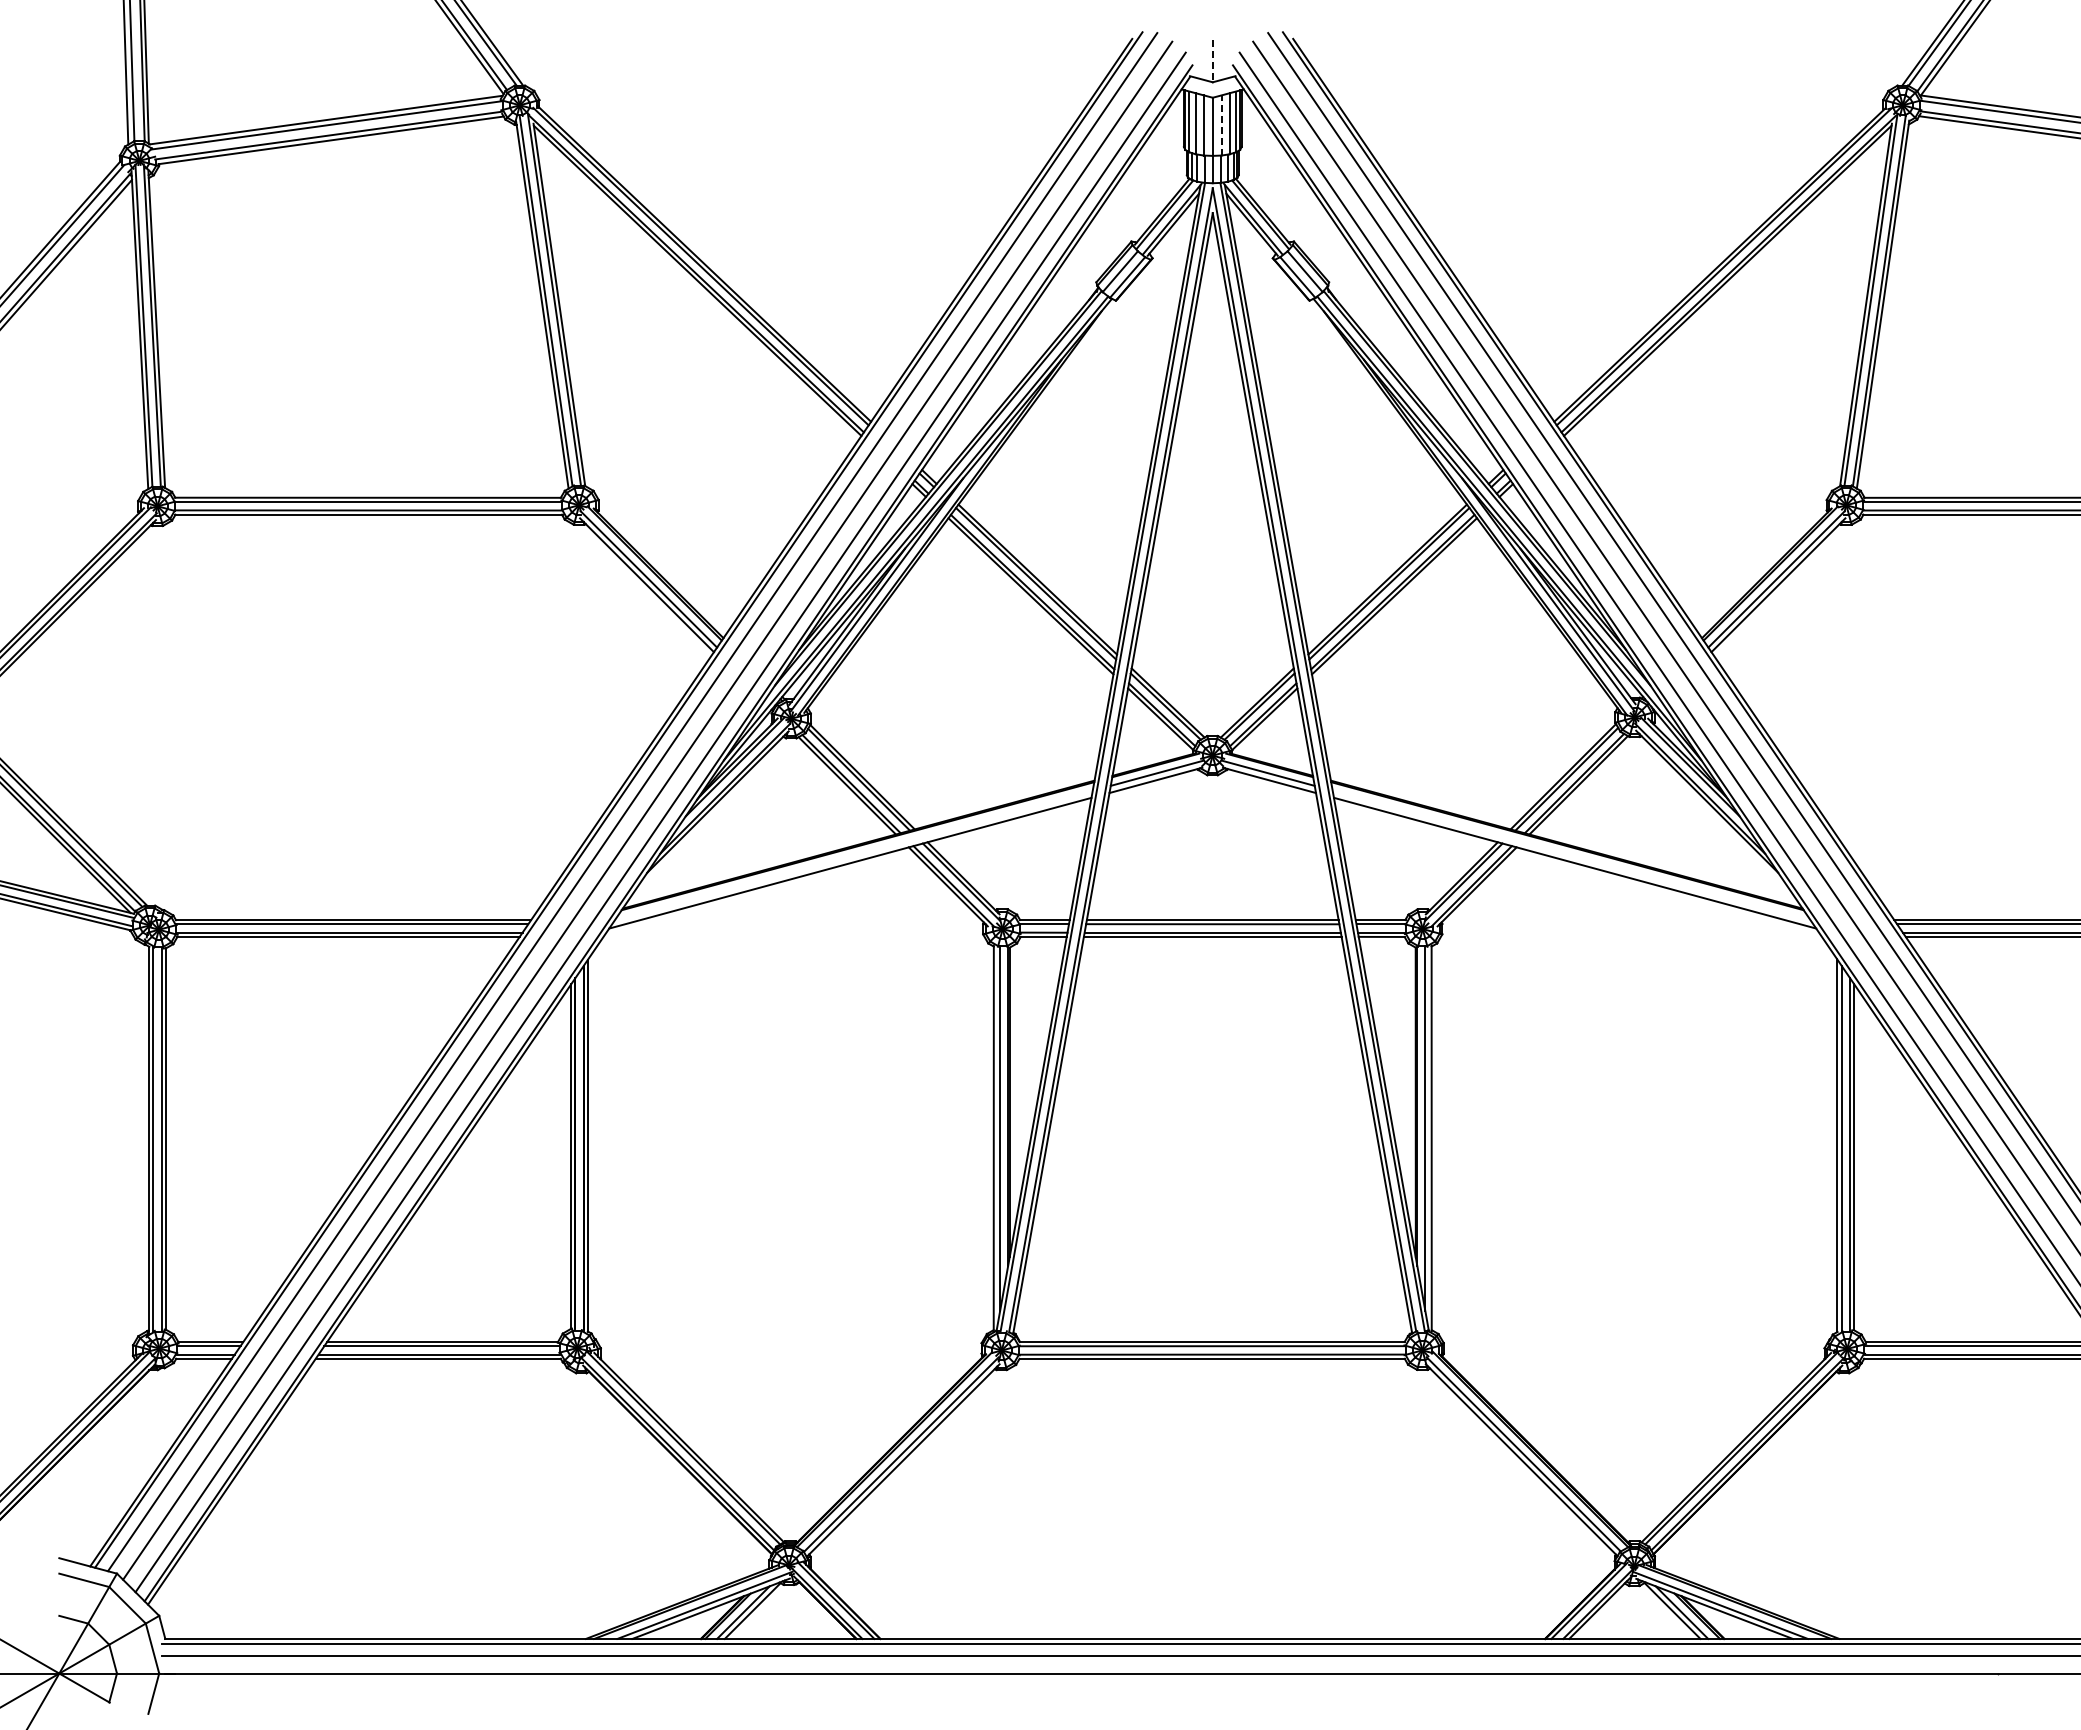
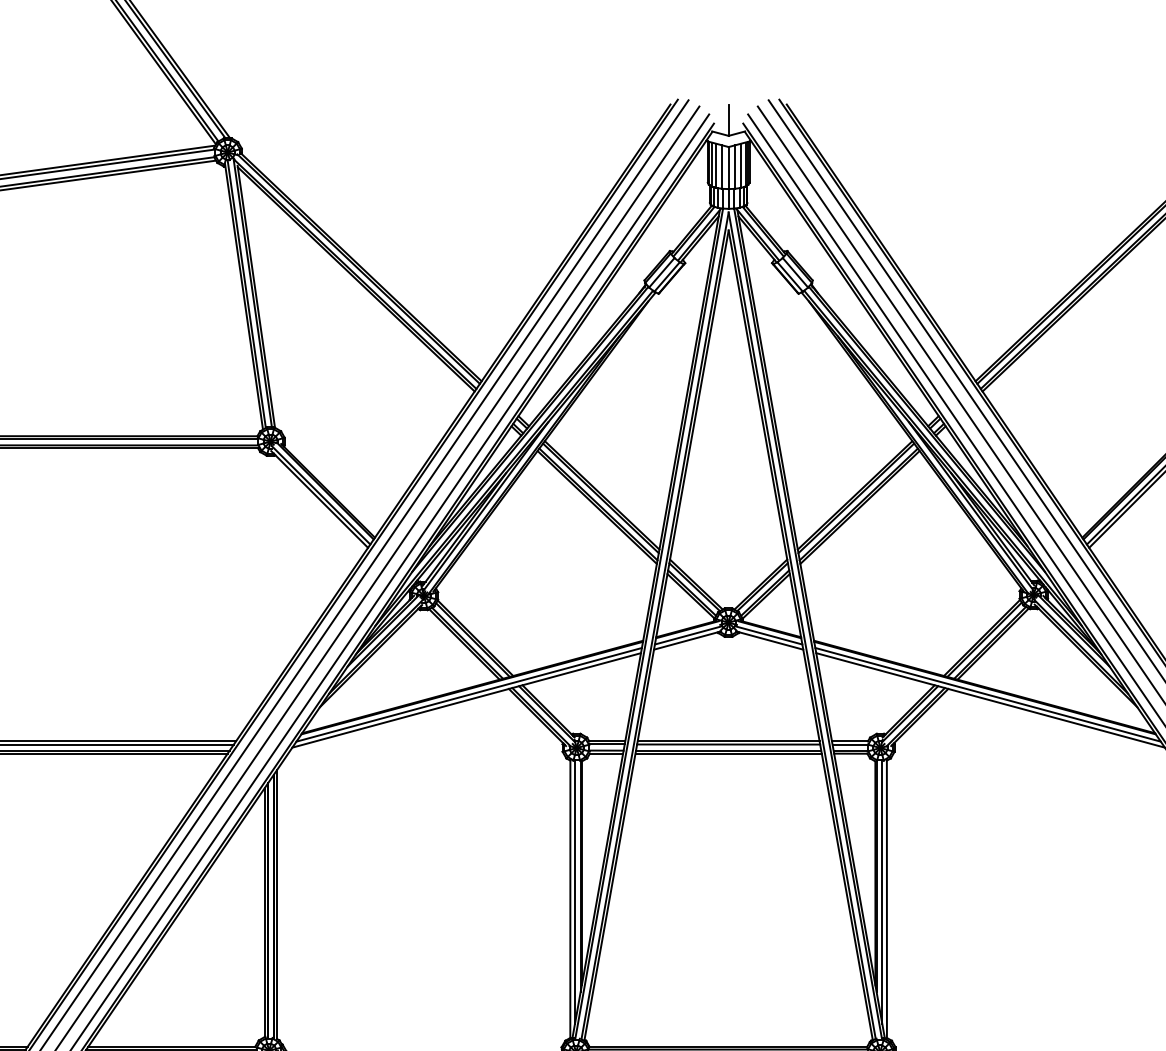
line: (1212, 61) -> (728, 120), dashed -> solid
line: (1221, 125) -> (734, 167), dashed -> solid
line: (853, 855) -> (468, 694), added
line: (1571, 855) -> (987, 694), added

